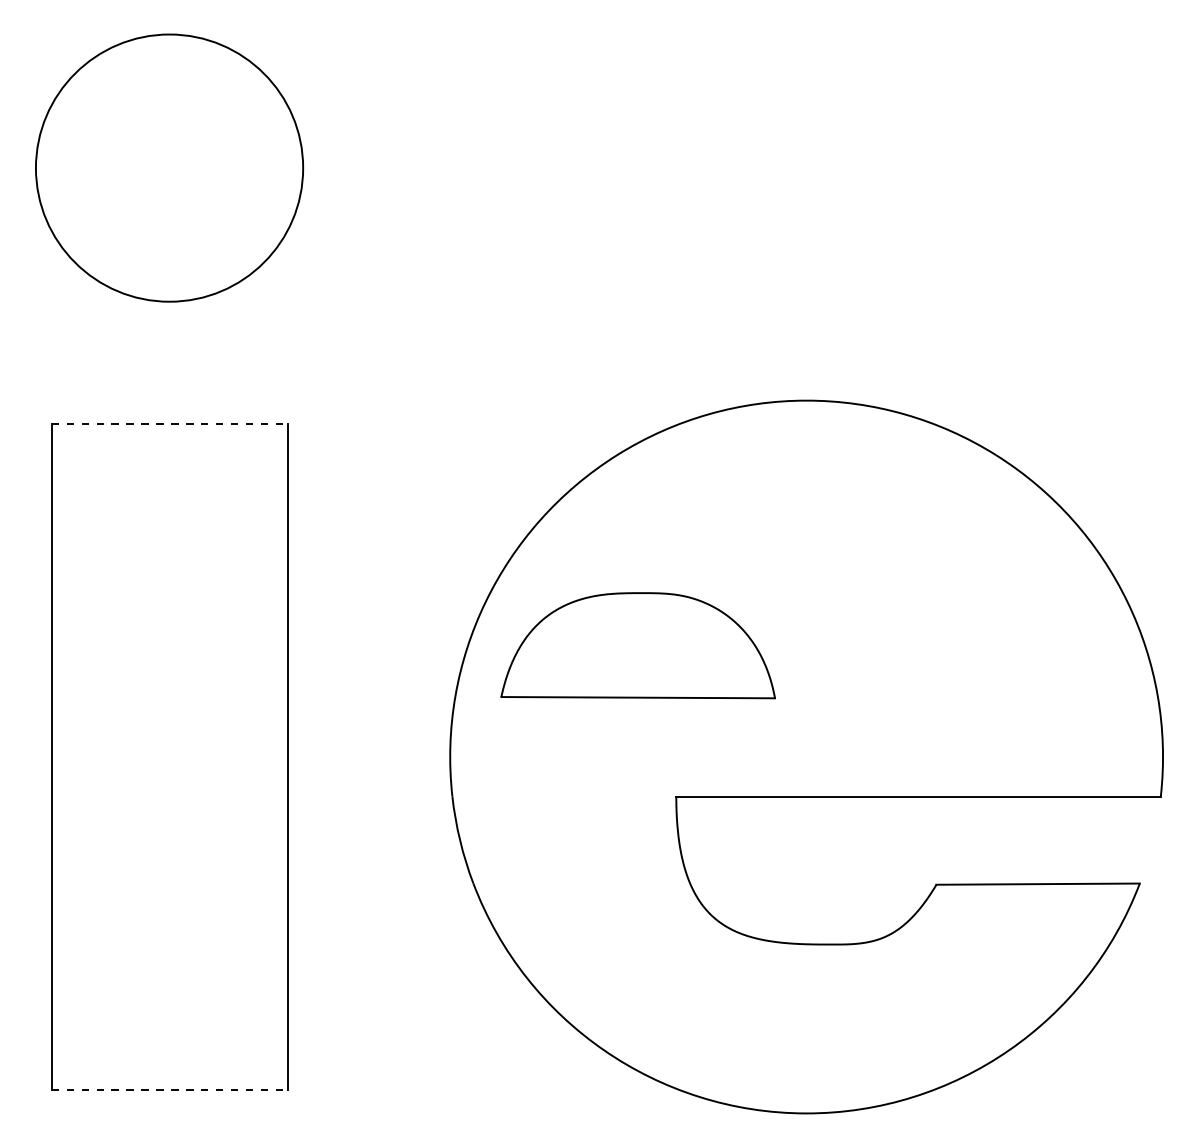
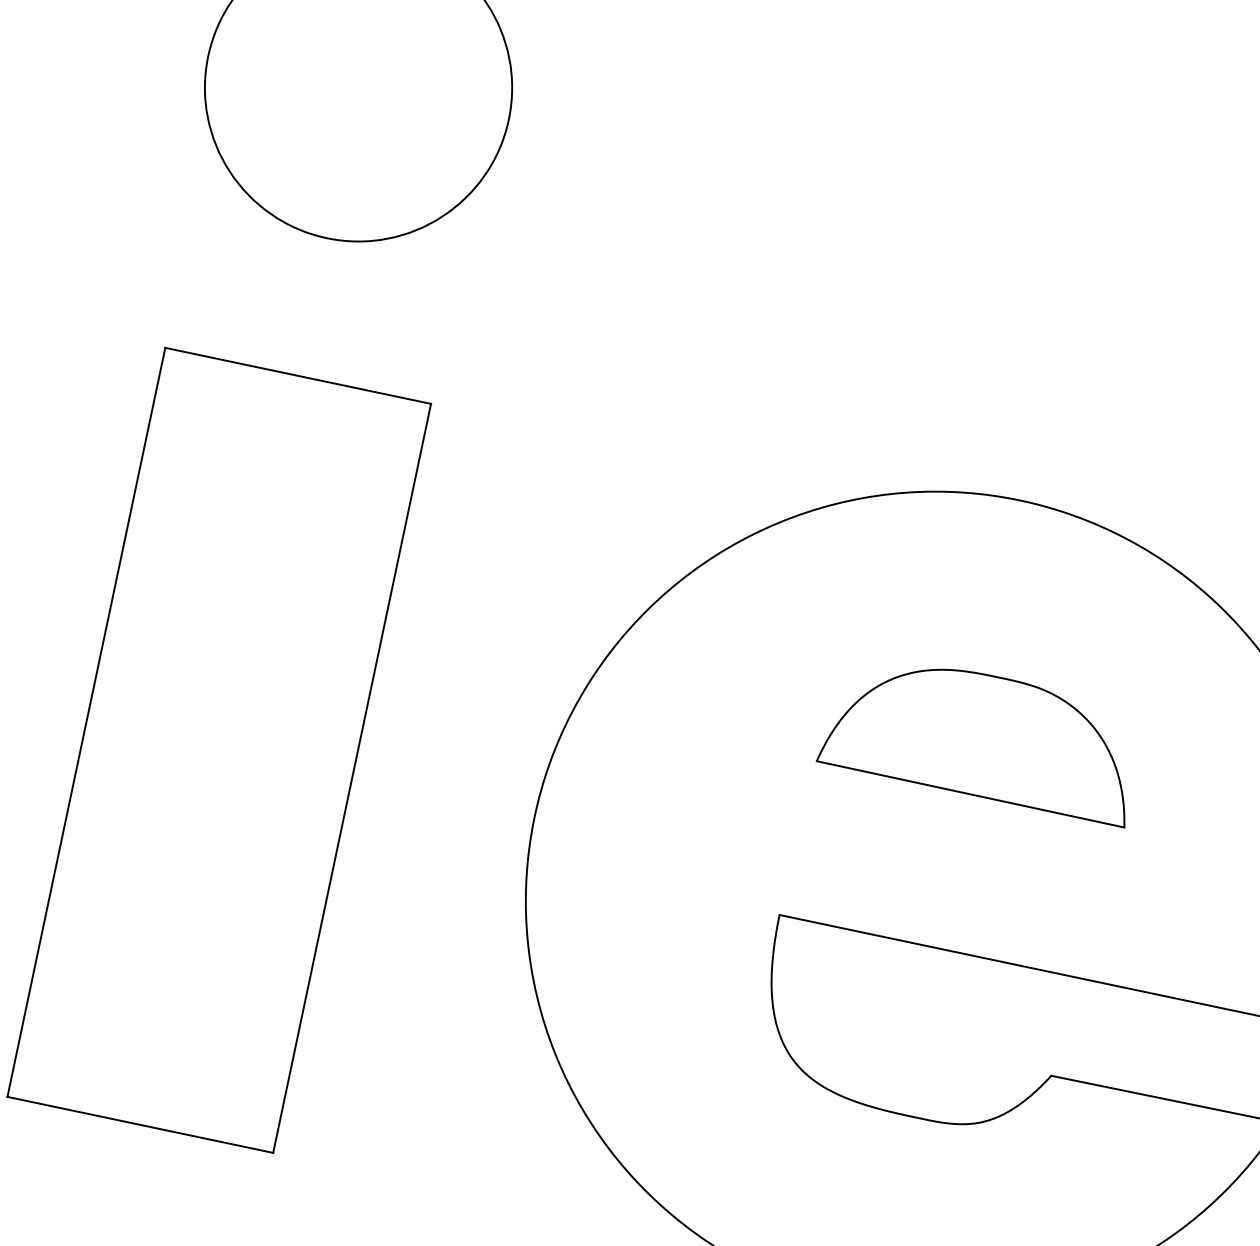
line: (170, 424) -> (298, 376), dashed -> solid
part: (637, 645) -> (982, 735), moved
line: (170, 1089) -> (141, 1124), dashed -> solid

